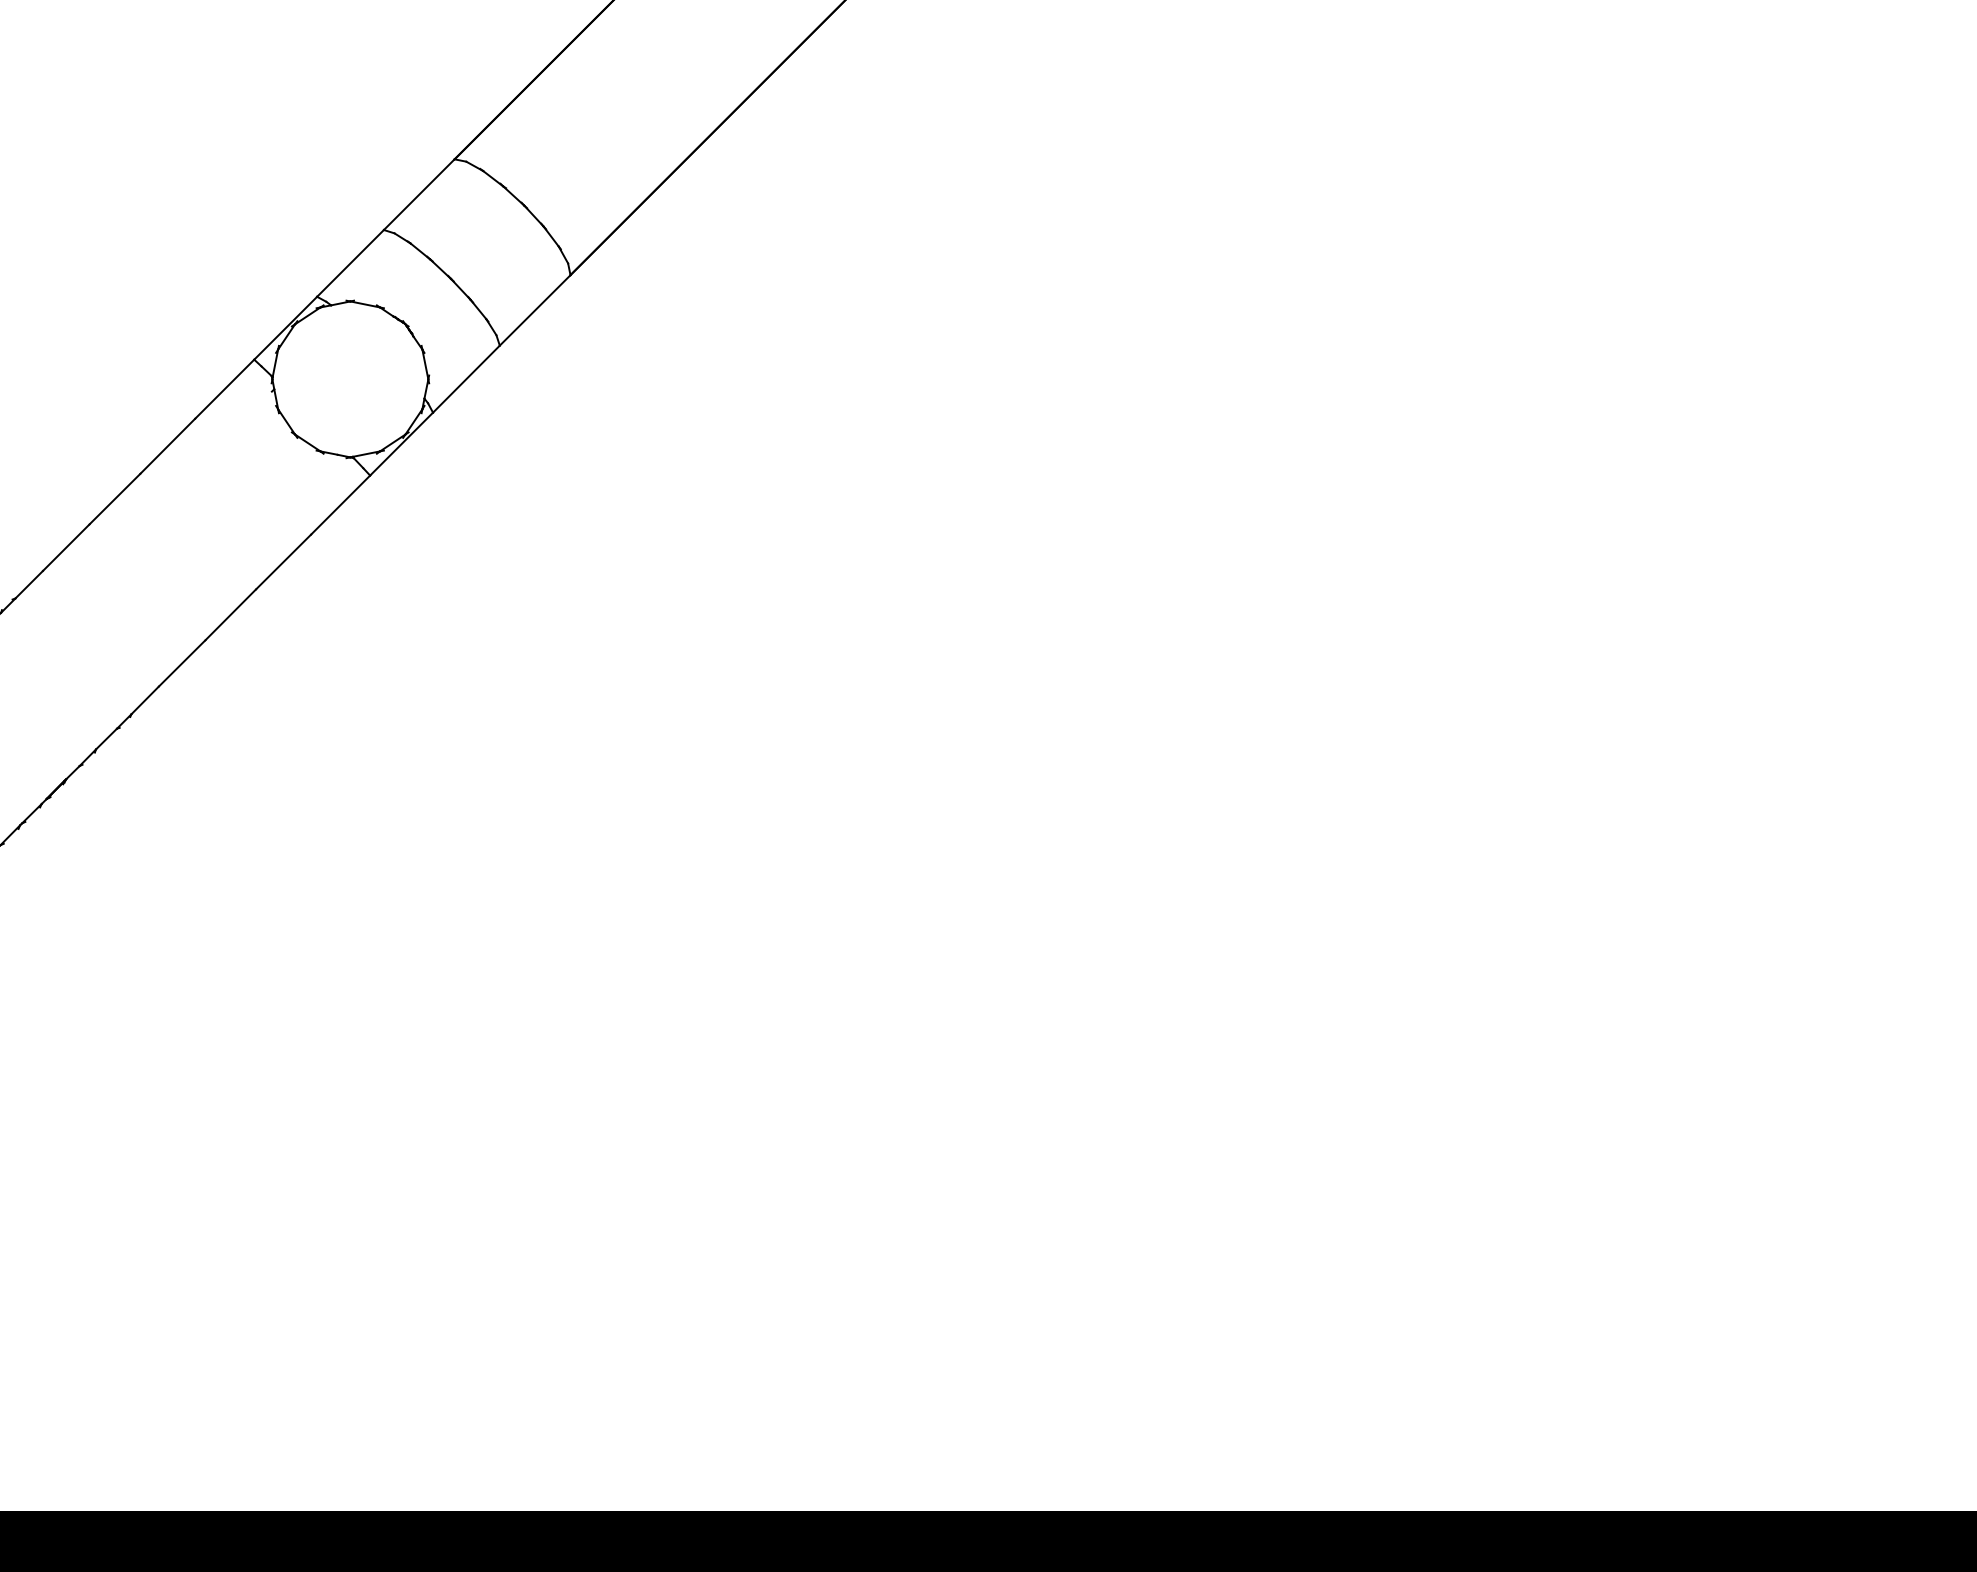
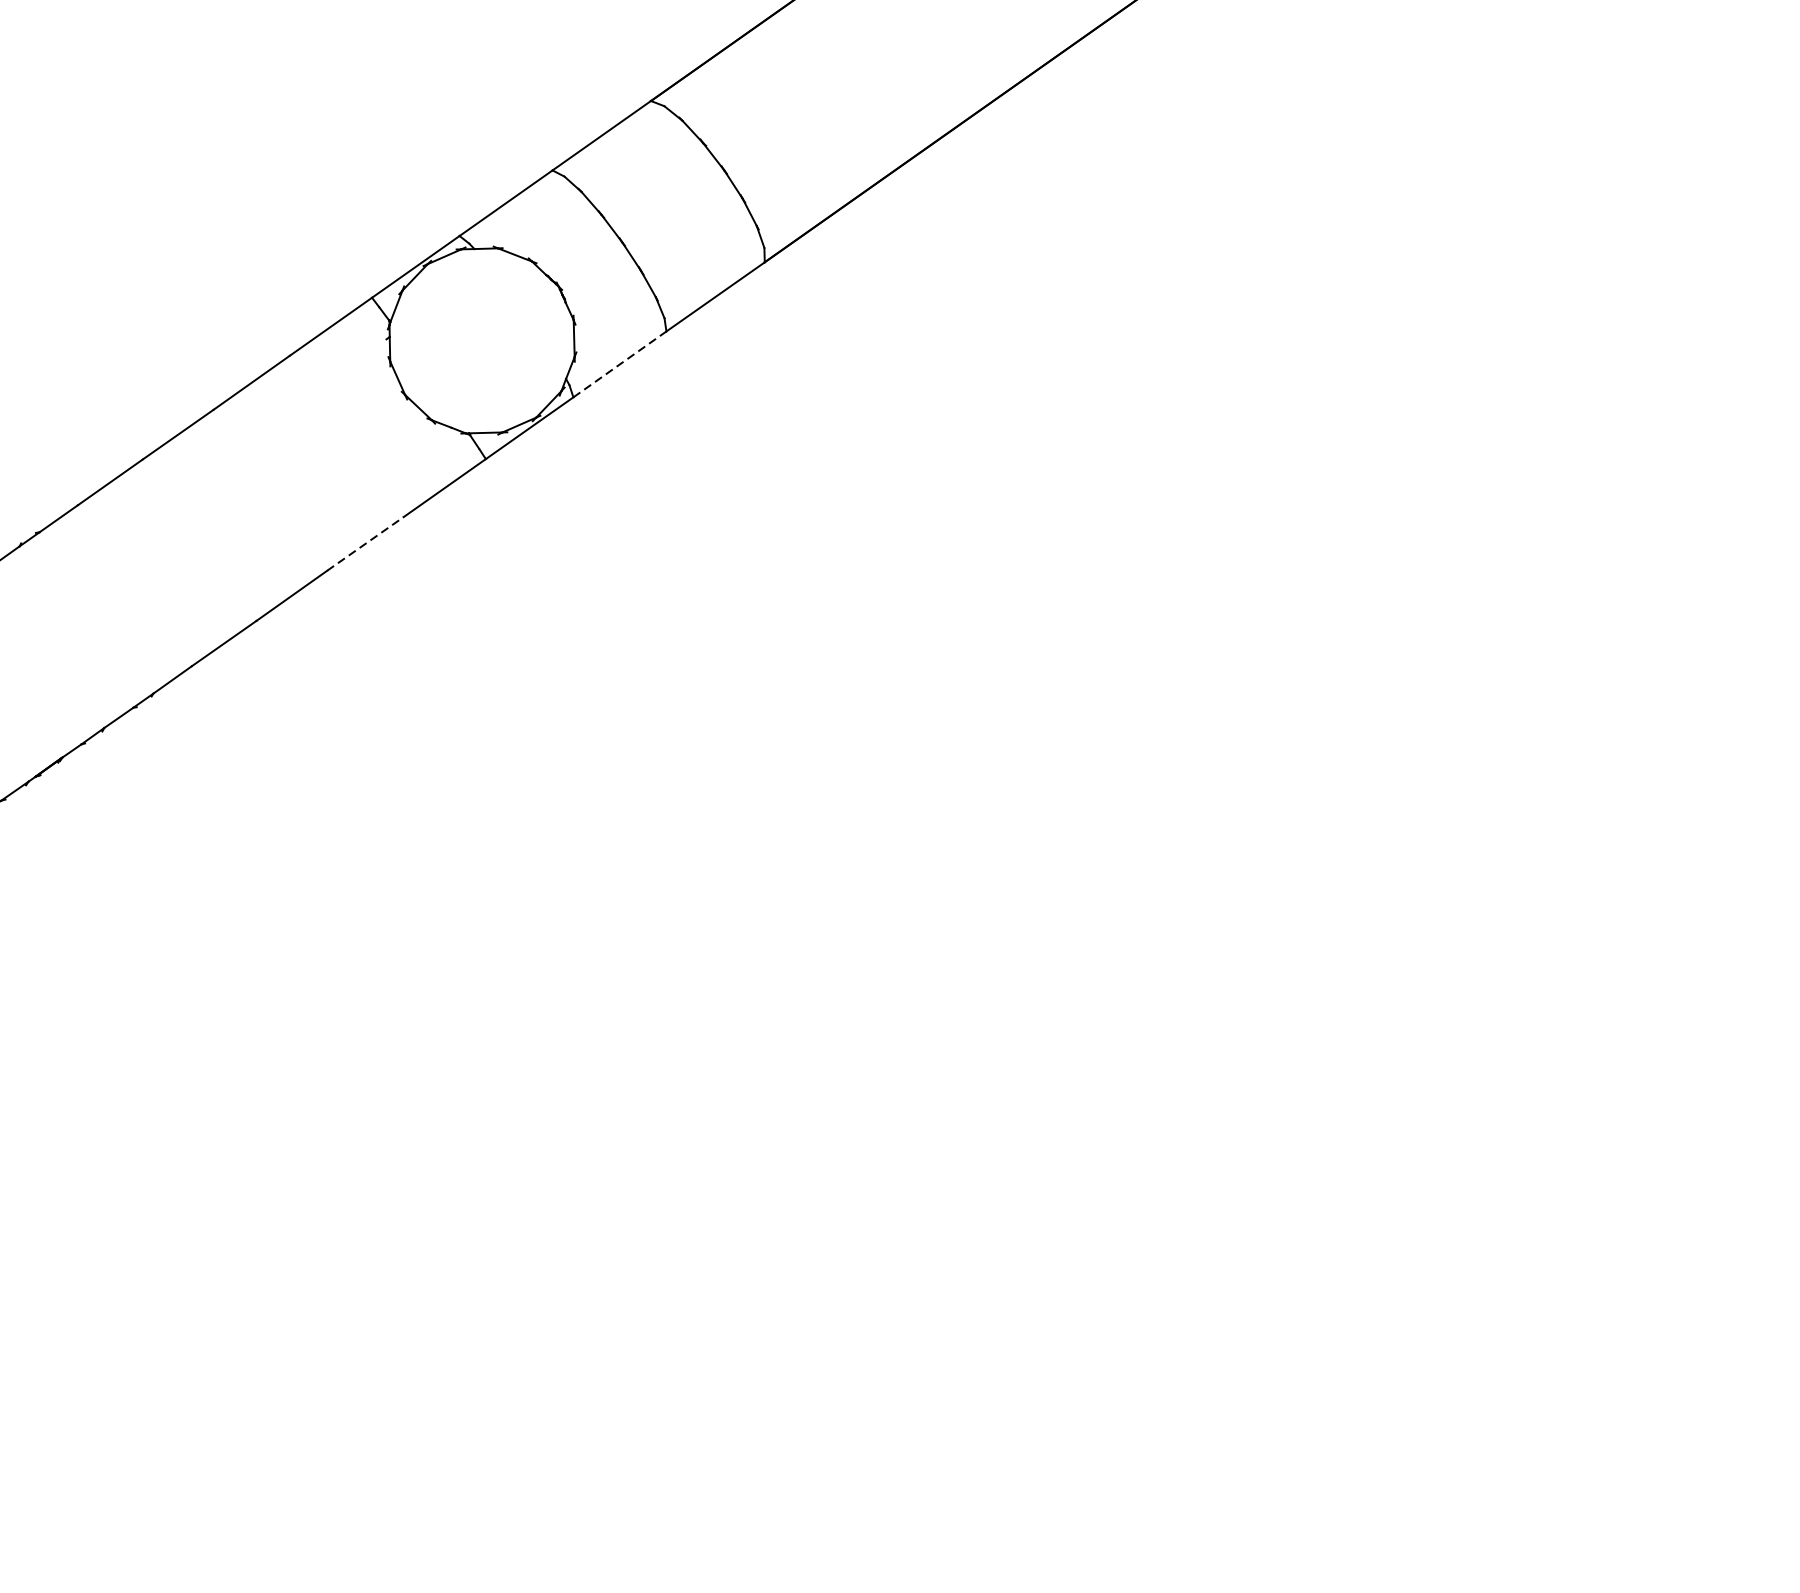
line: (466, 378) -> (620, 363), solid -> dashed
line: (283, 561) -> (365, 543), solid -> dashed

